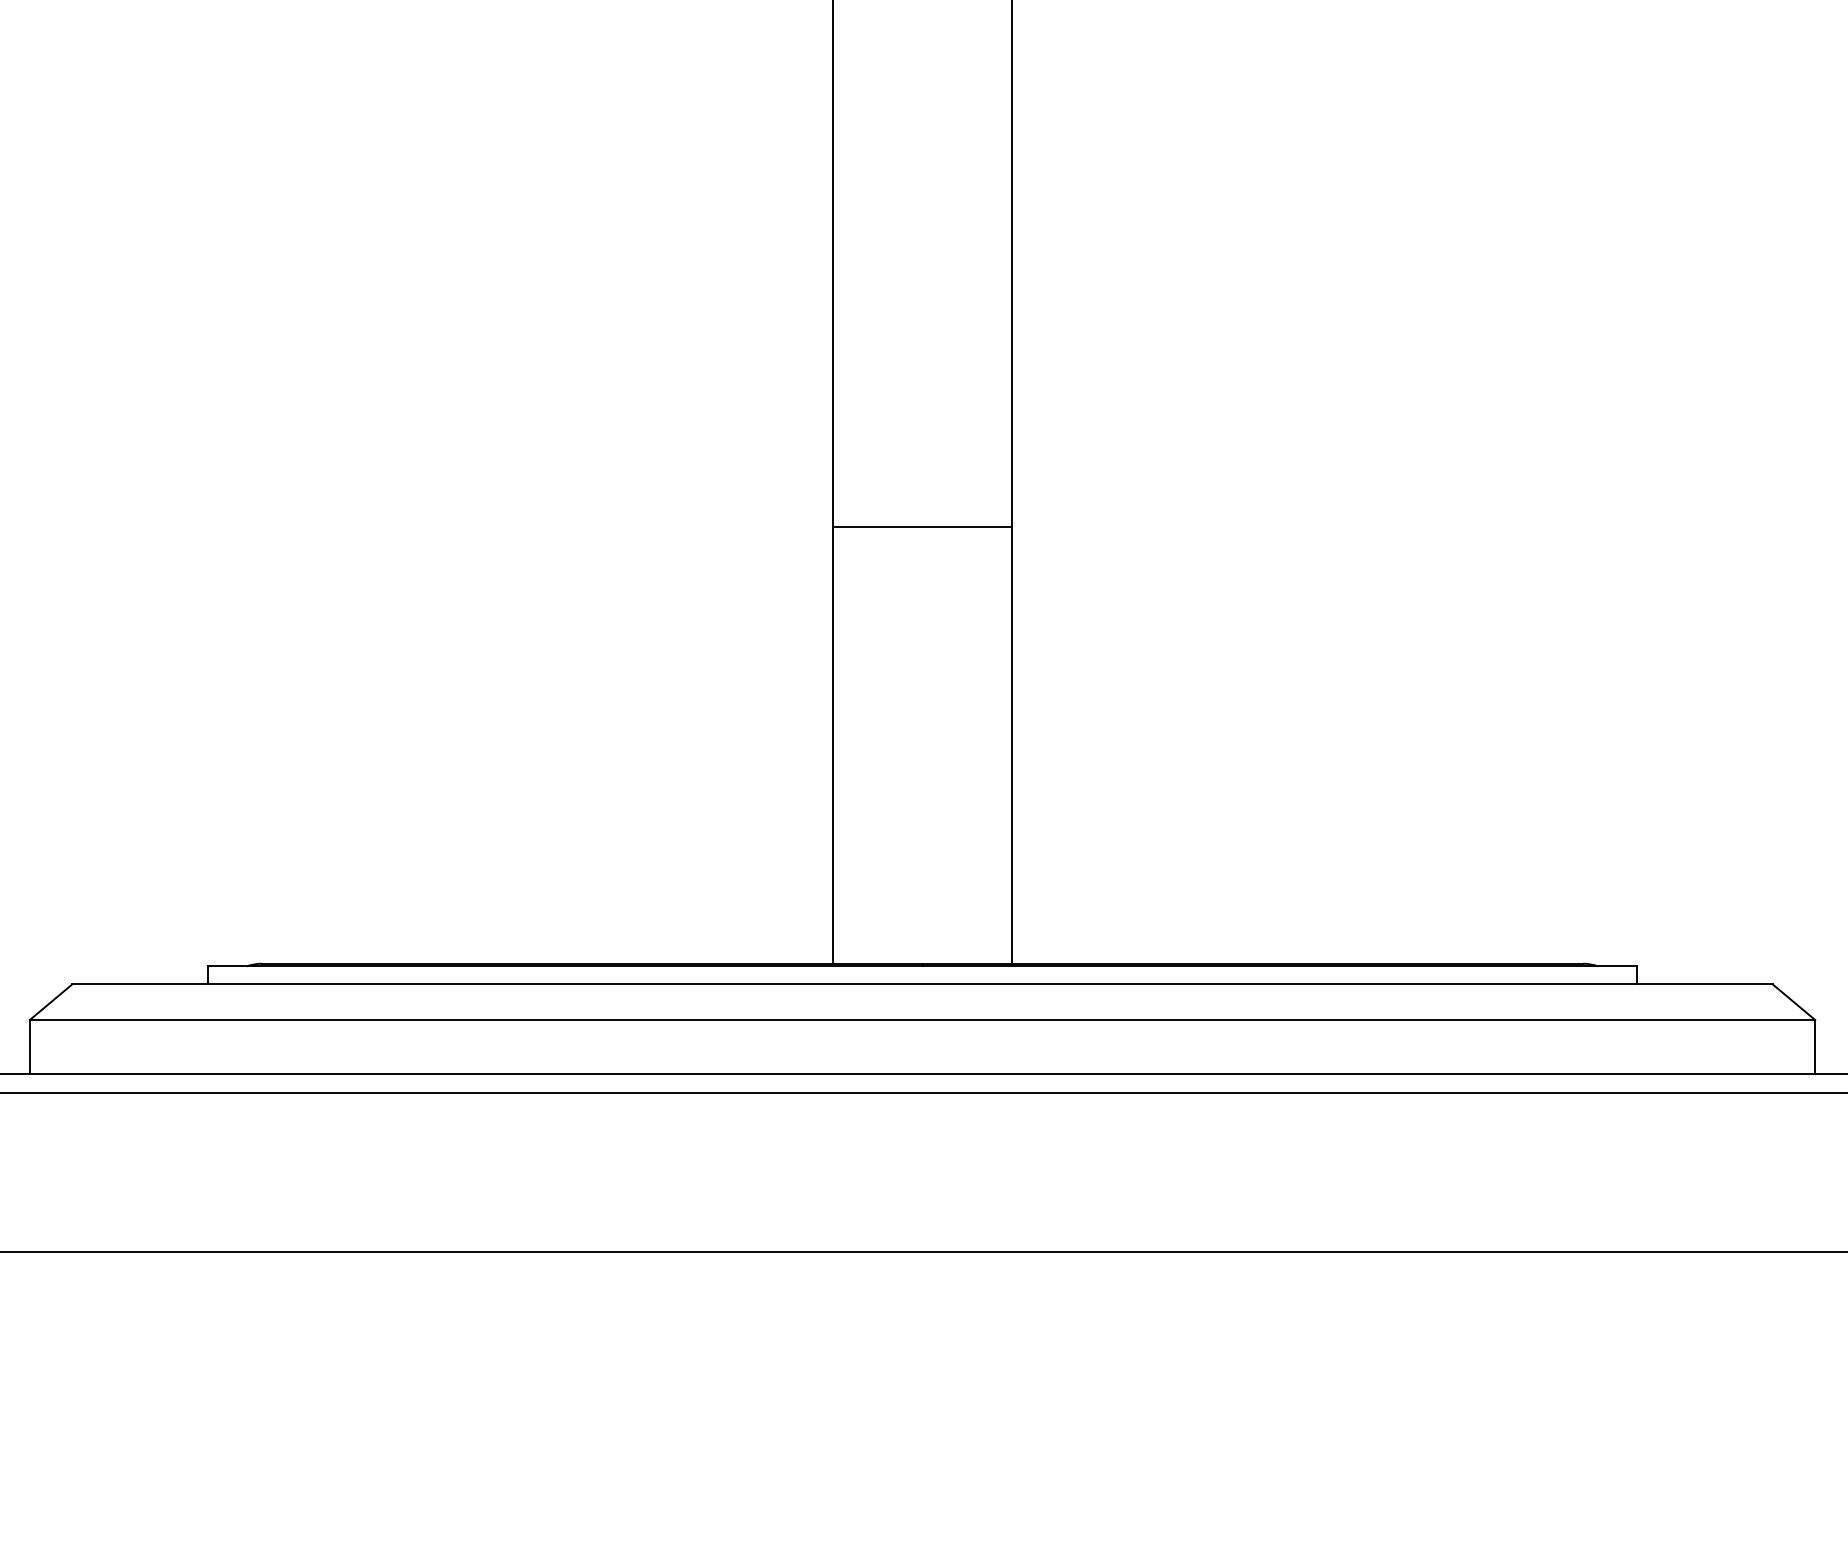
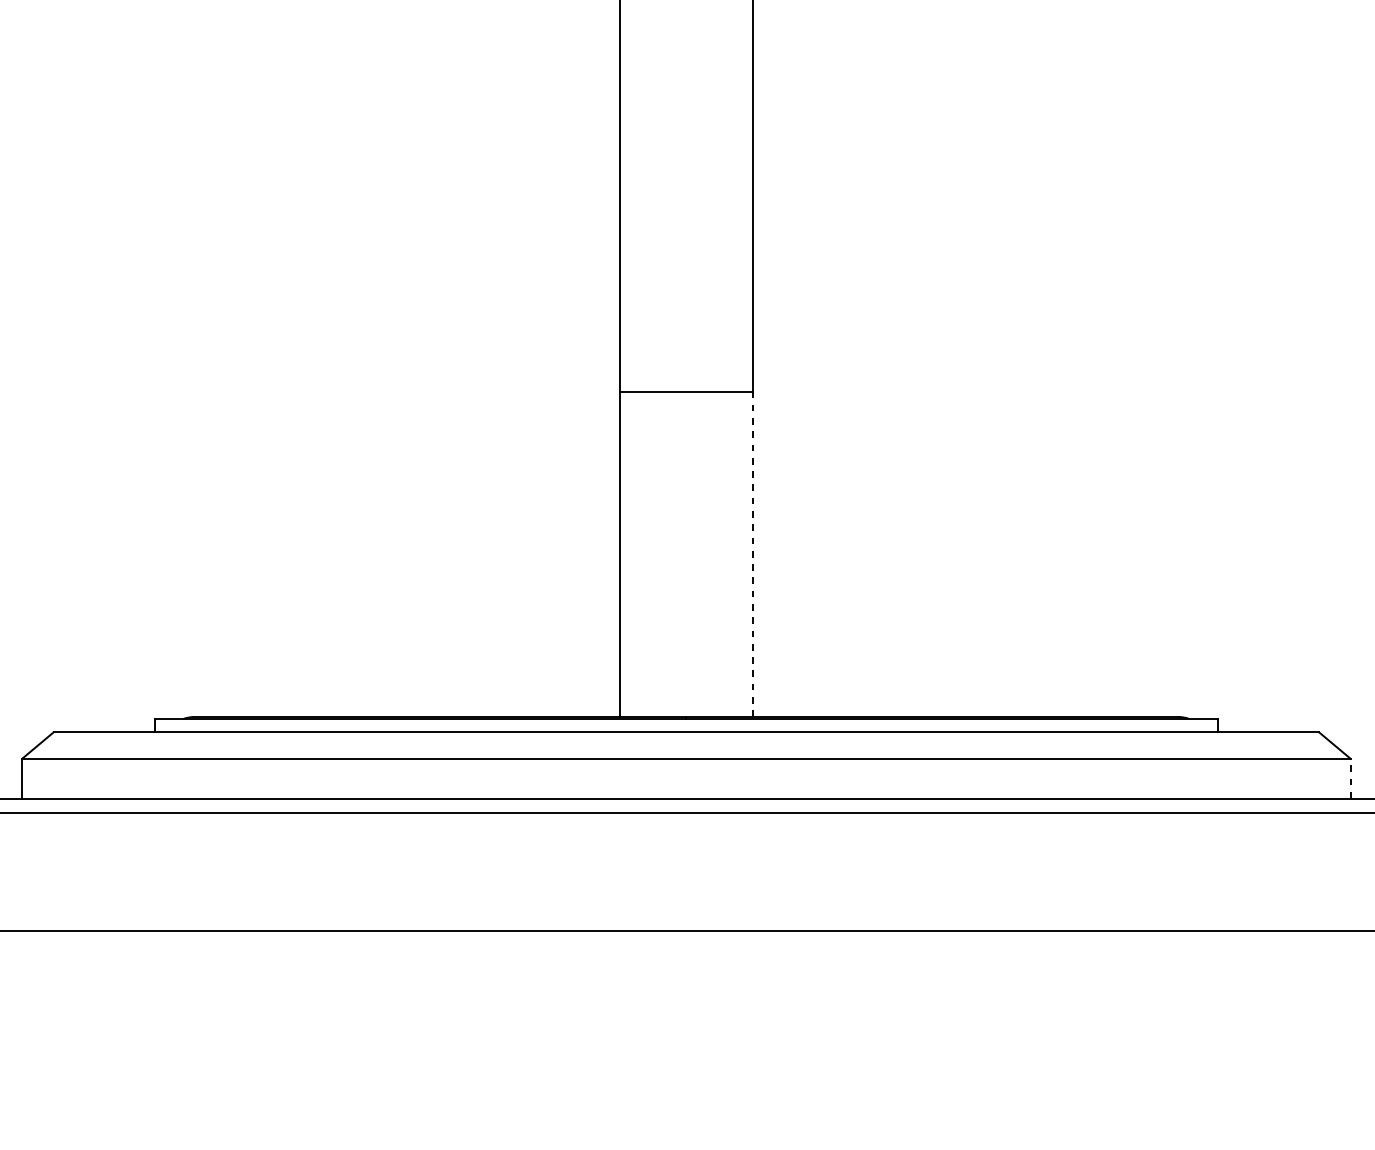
line: (1011, 744) -> (752, 553), solid -> dashed
line: (1815, 1046) -> (1350, 778), solid -> dashed

